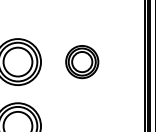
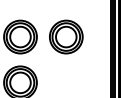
part: (82, 61) -> (66, 36), size x1.43

